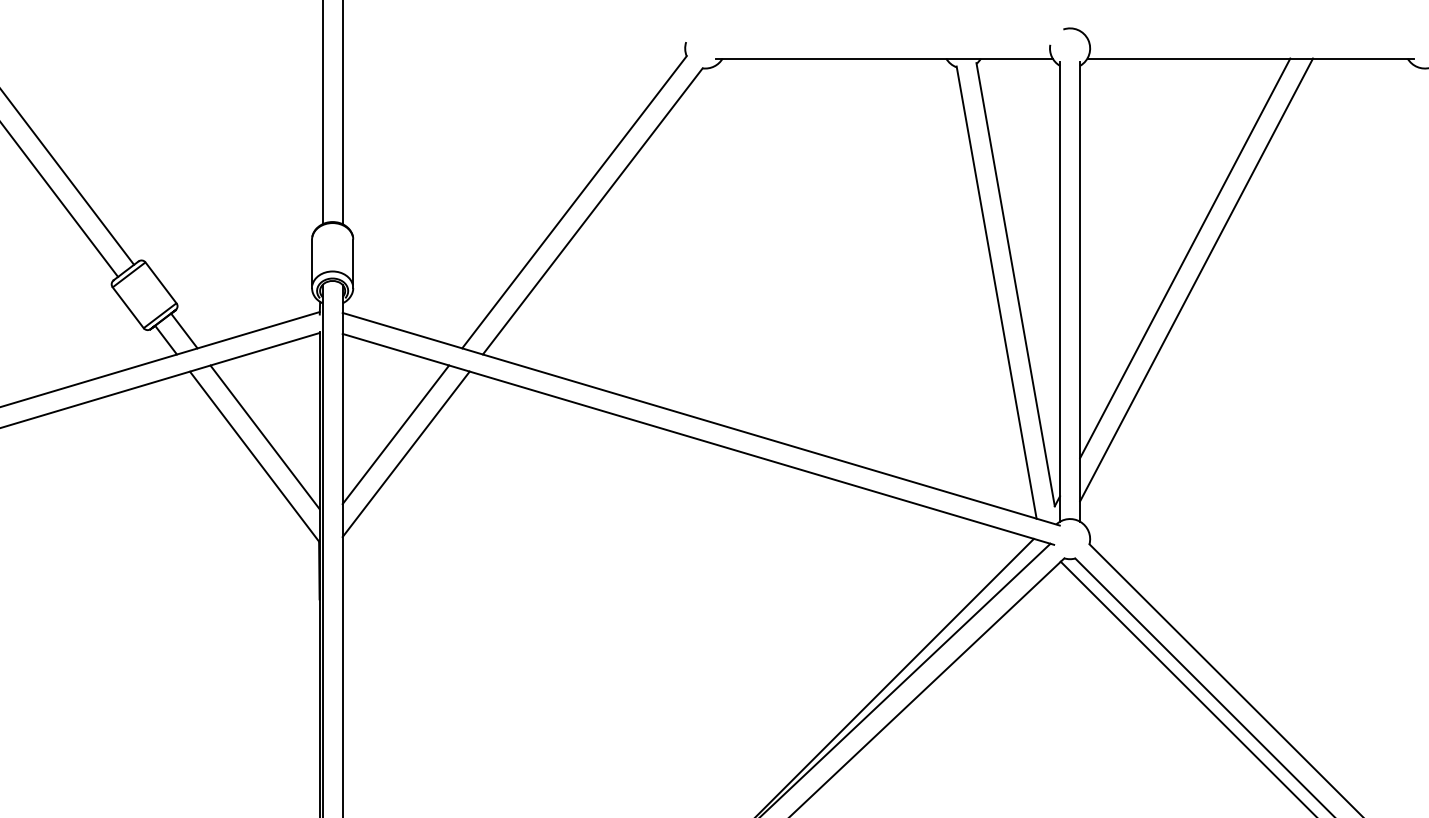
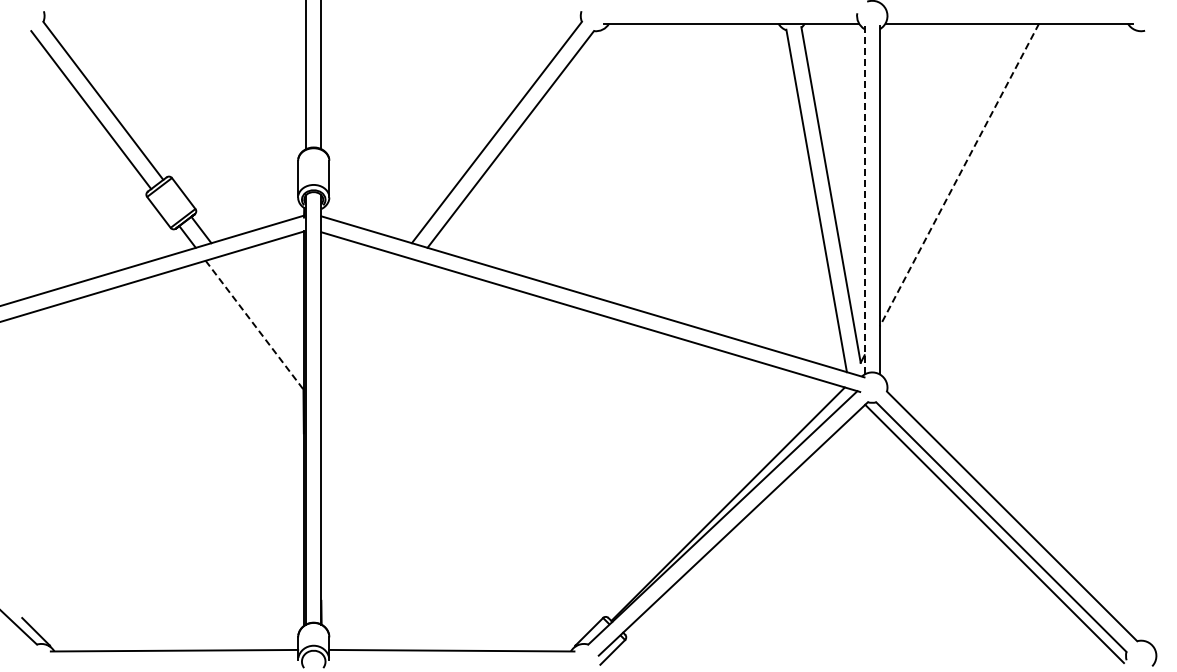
line: (1185, 259) -> (959, 175), solid -> dashed
line: (1195, 280) -> (967, 191), removed
line: (1059, 290) -> (864, 199), solid -> dashed
line: (395, 434) -> (361, 308), removed
line: (264, 437) -> (262, 310), removed
line: (406, 454) -> (369, 323), removed
line: (254, 457) -> (254, 325), solid -> dashed

